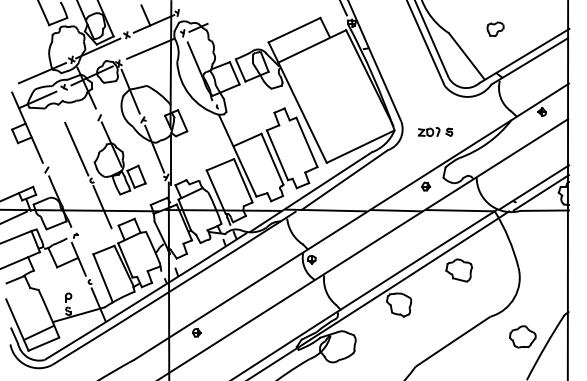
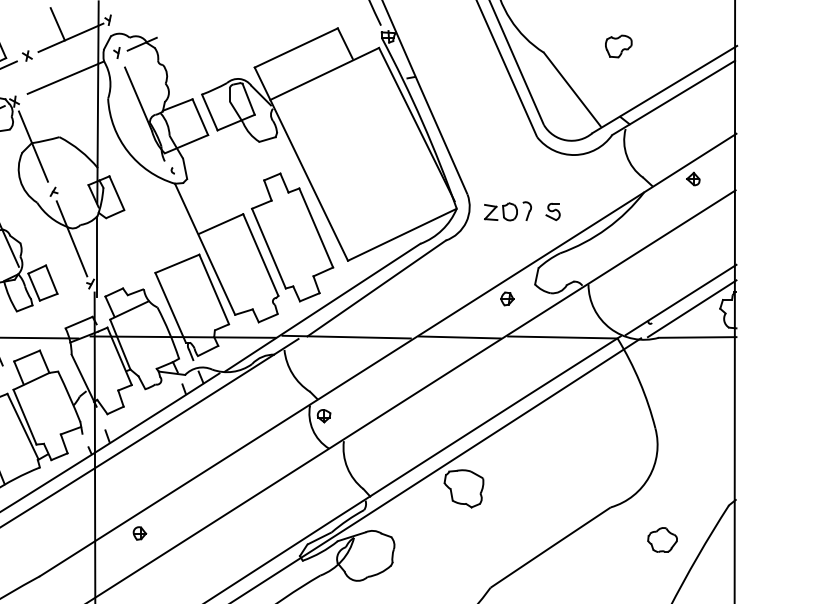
part: (435, 131) -> (522, 210), size x1.4
part: (458, 270) -> (559, 433), removed
part: (522, 336) -> (661, 539), size x0.7

